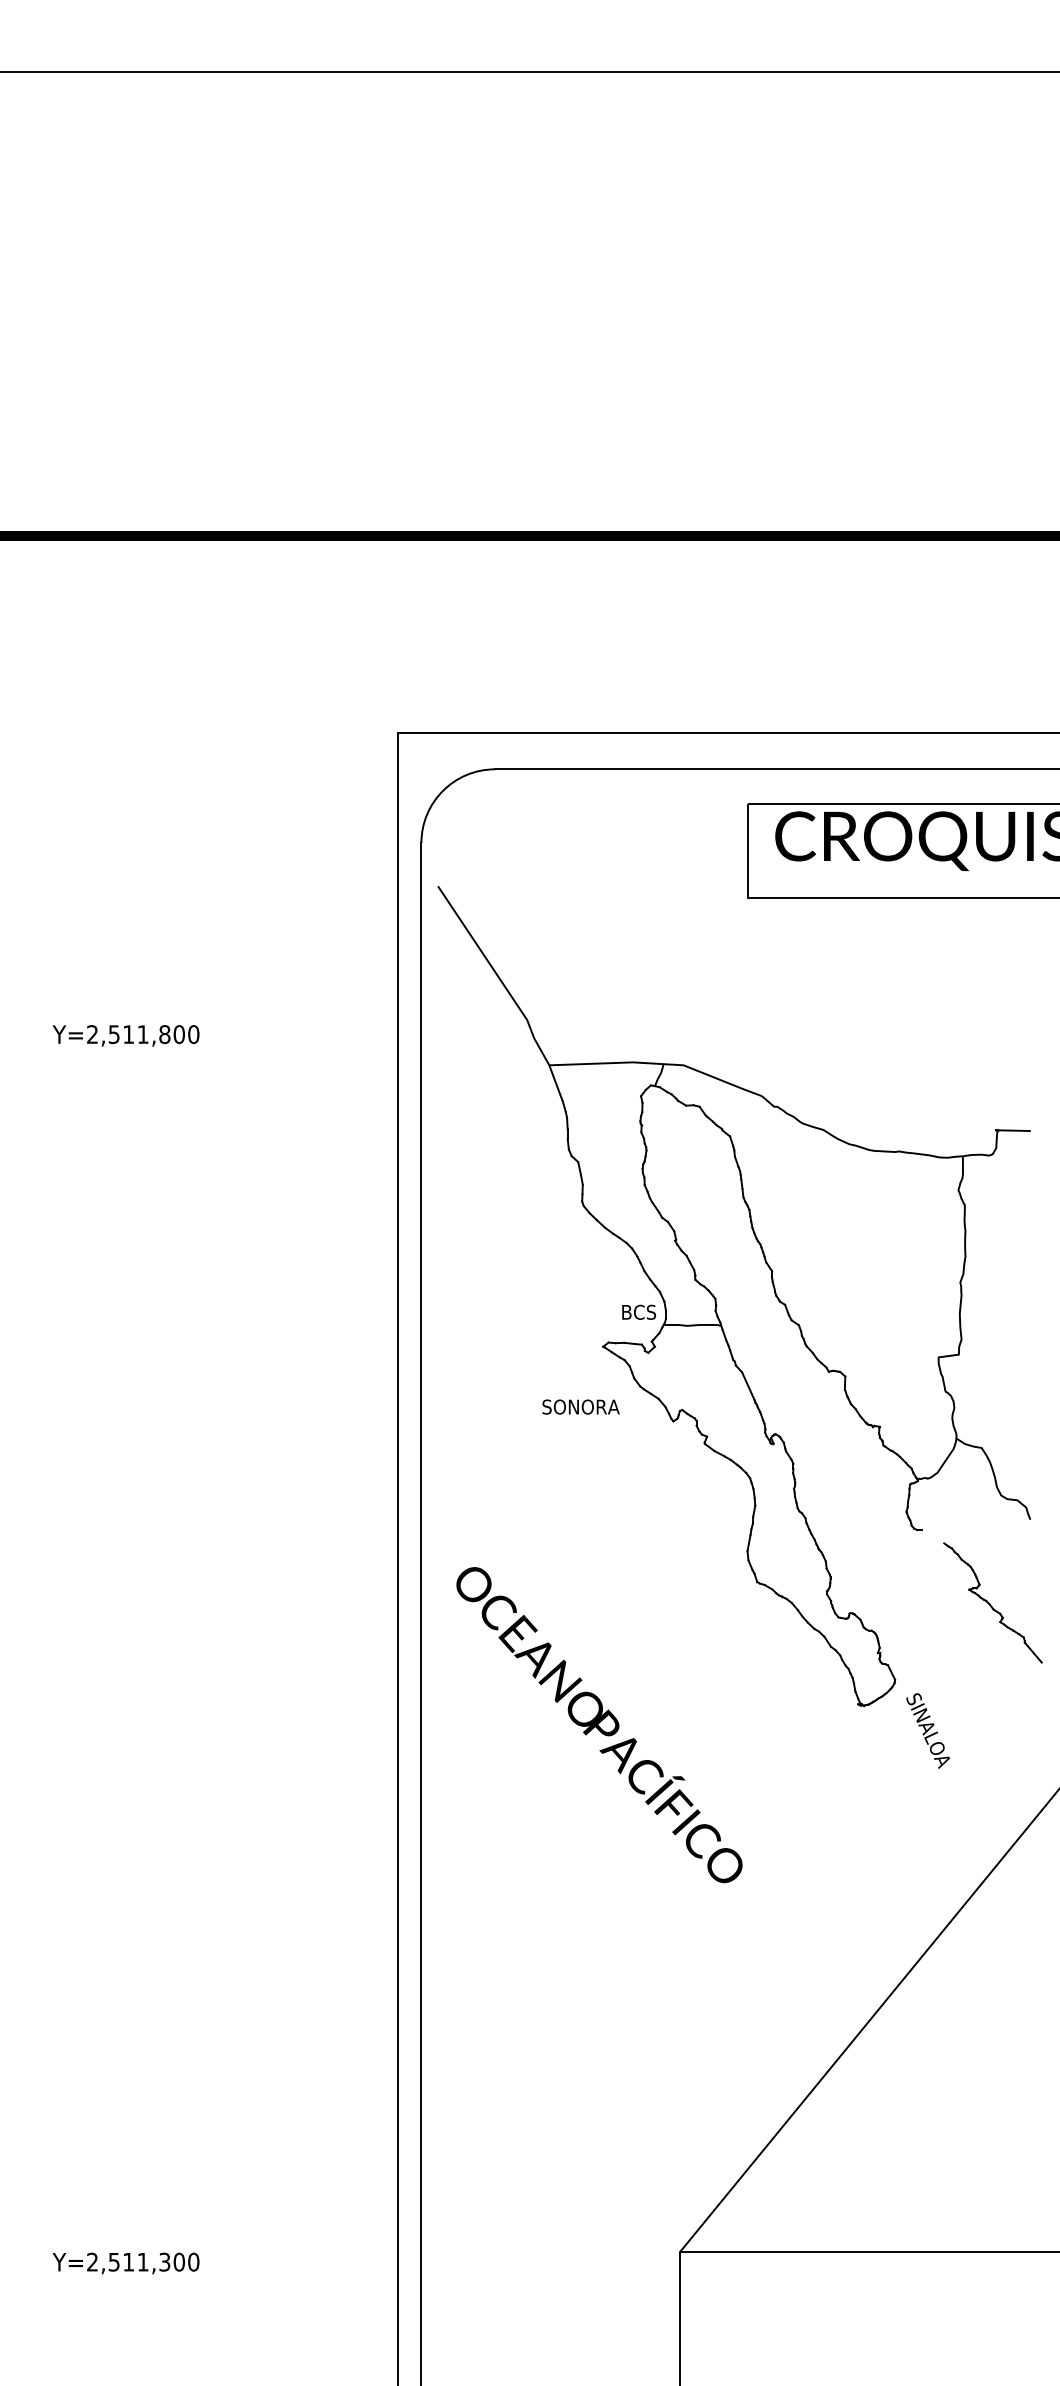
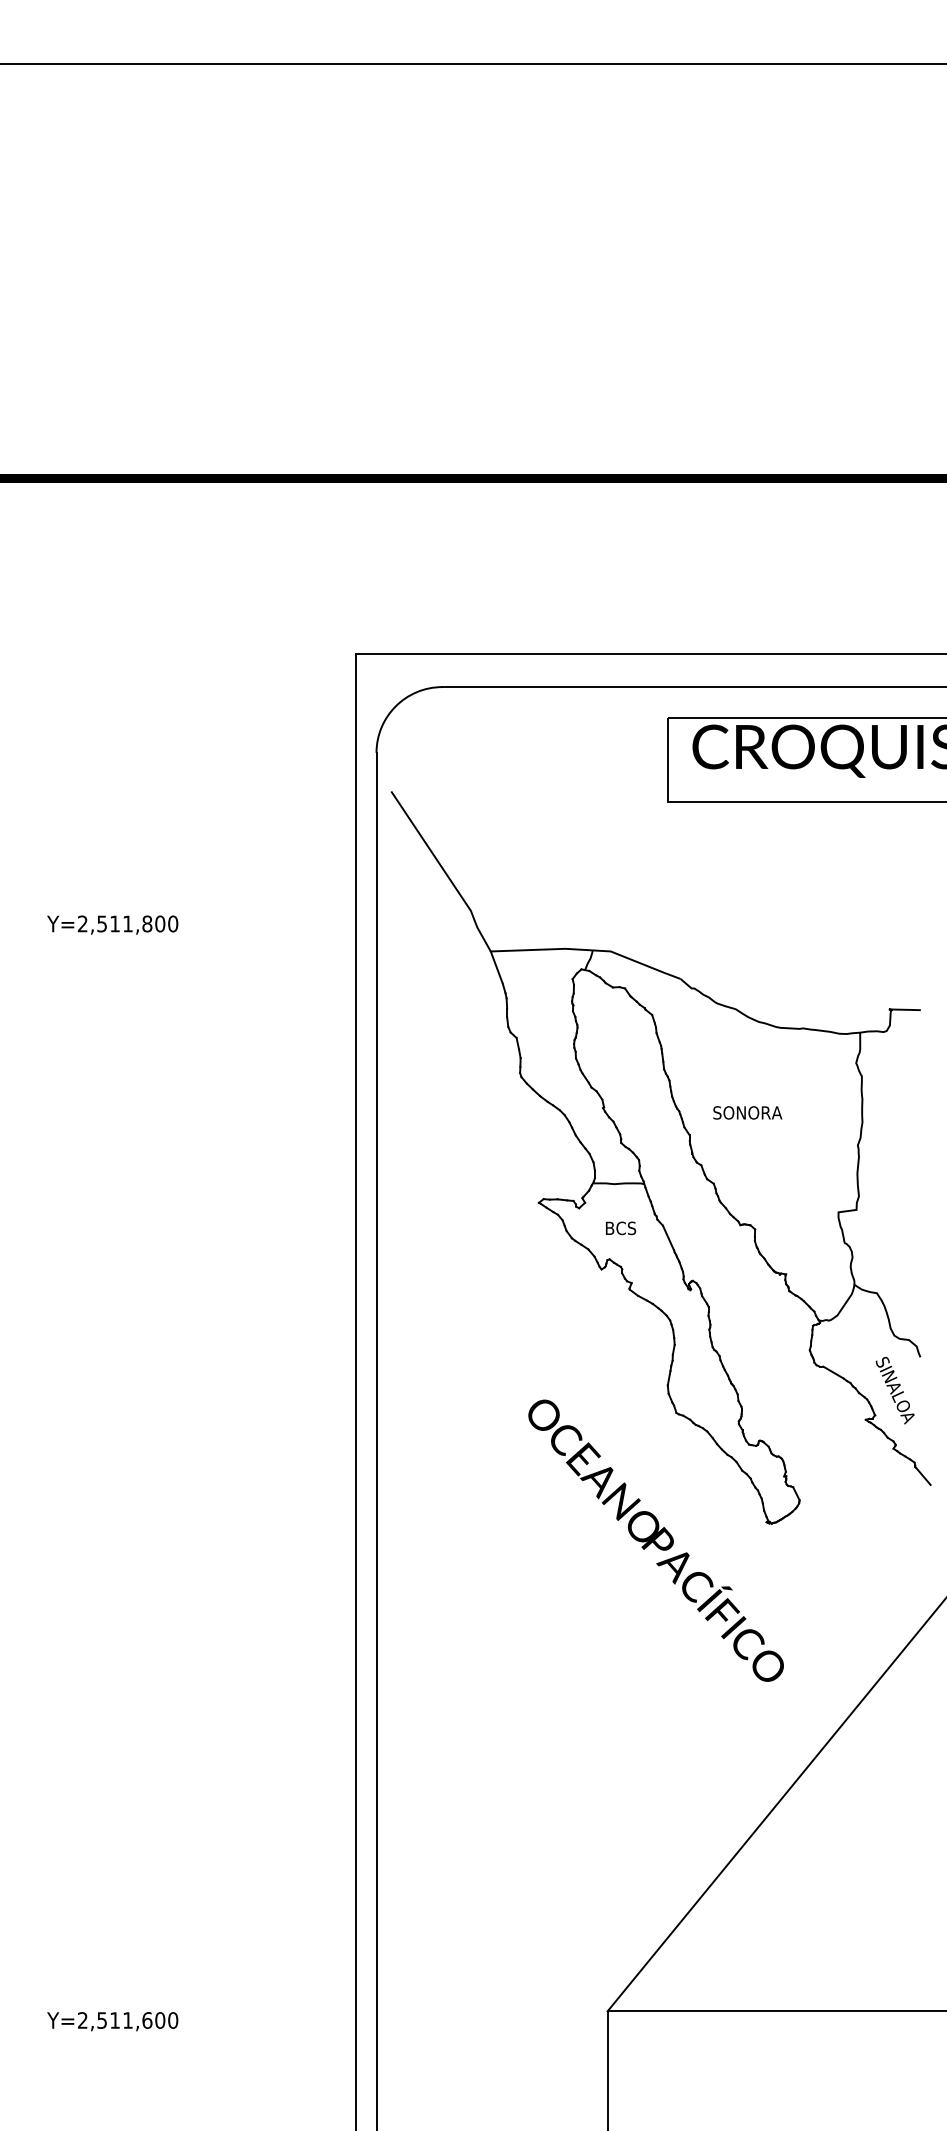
text: (639, 1311) -> (621, 1227), moved
text: (580, 1406) -> (747, 1112), moved
line: (932, 1536) -> (833, 1372), added
text: (599, 1725) -> (656, 1541), moved
text: (927, 1730) -> (894, 1390), moved
text: (164, 2261) -> (147, 2019), Y=2,511,300 -> Y=2,511,600

